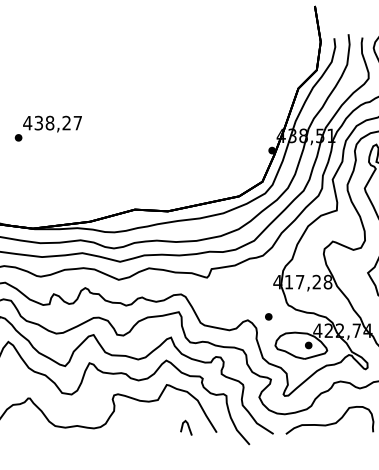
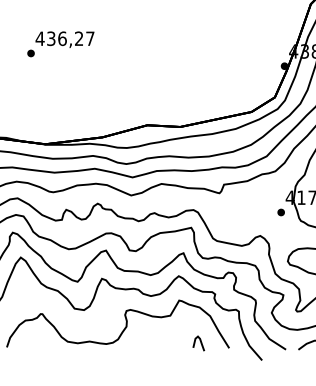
text: (49, 122) -> (61, 38), 438,27 -> 436,27
part: (268, 316) -> (280, 212), moved

